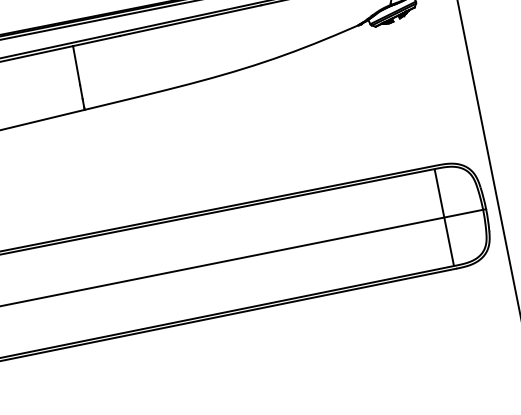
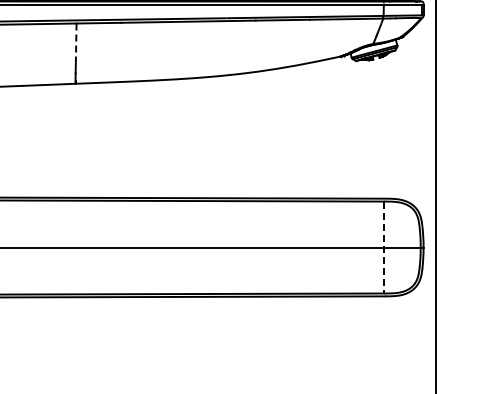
line: (77, 66) -> (76, 42), solid -> dashed
line: (444, 218) -> (383, 248), solid -> dashed

